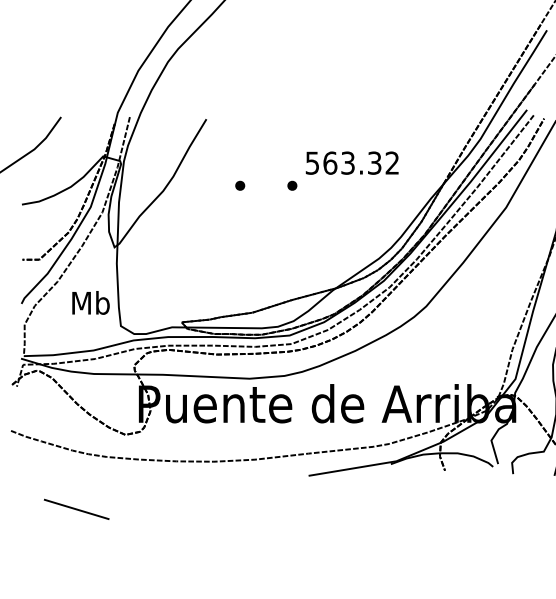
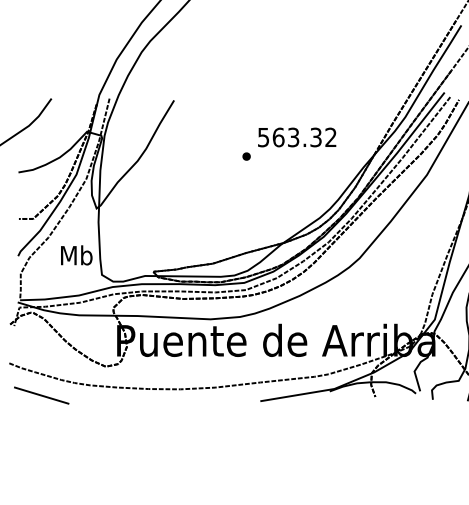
part: (240, 185) -> (202, 156), removed
line: (76, 509) -> (41, 395), moved

